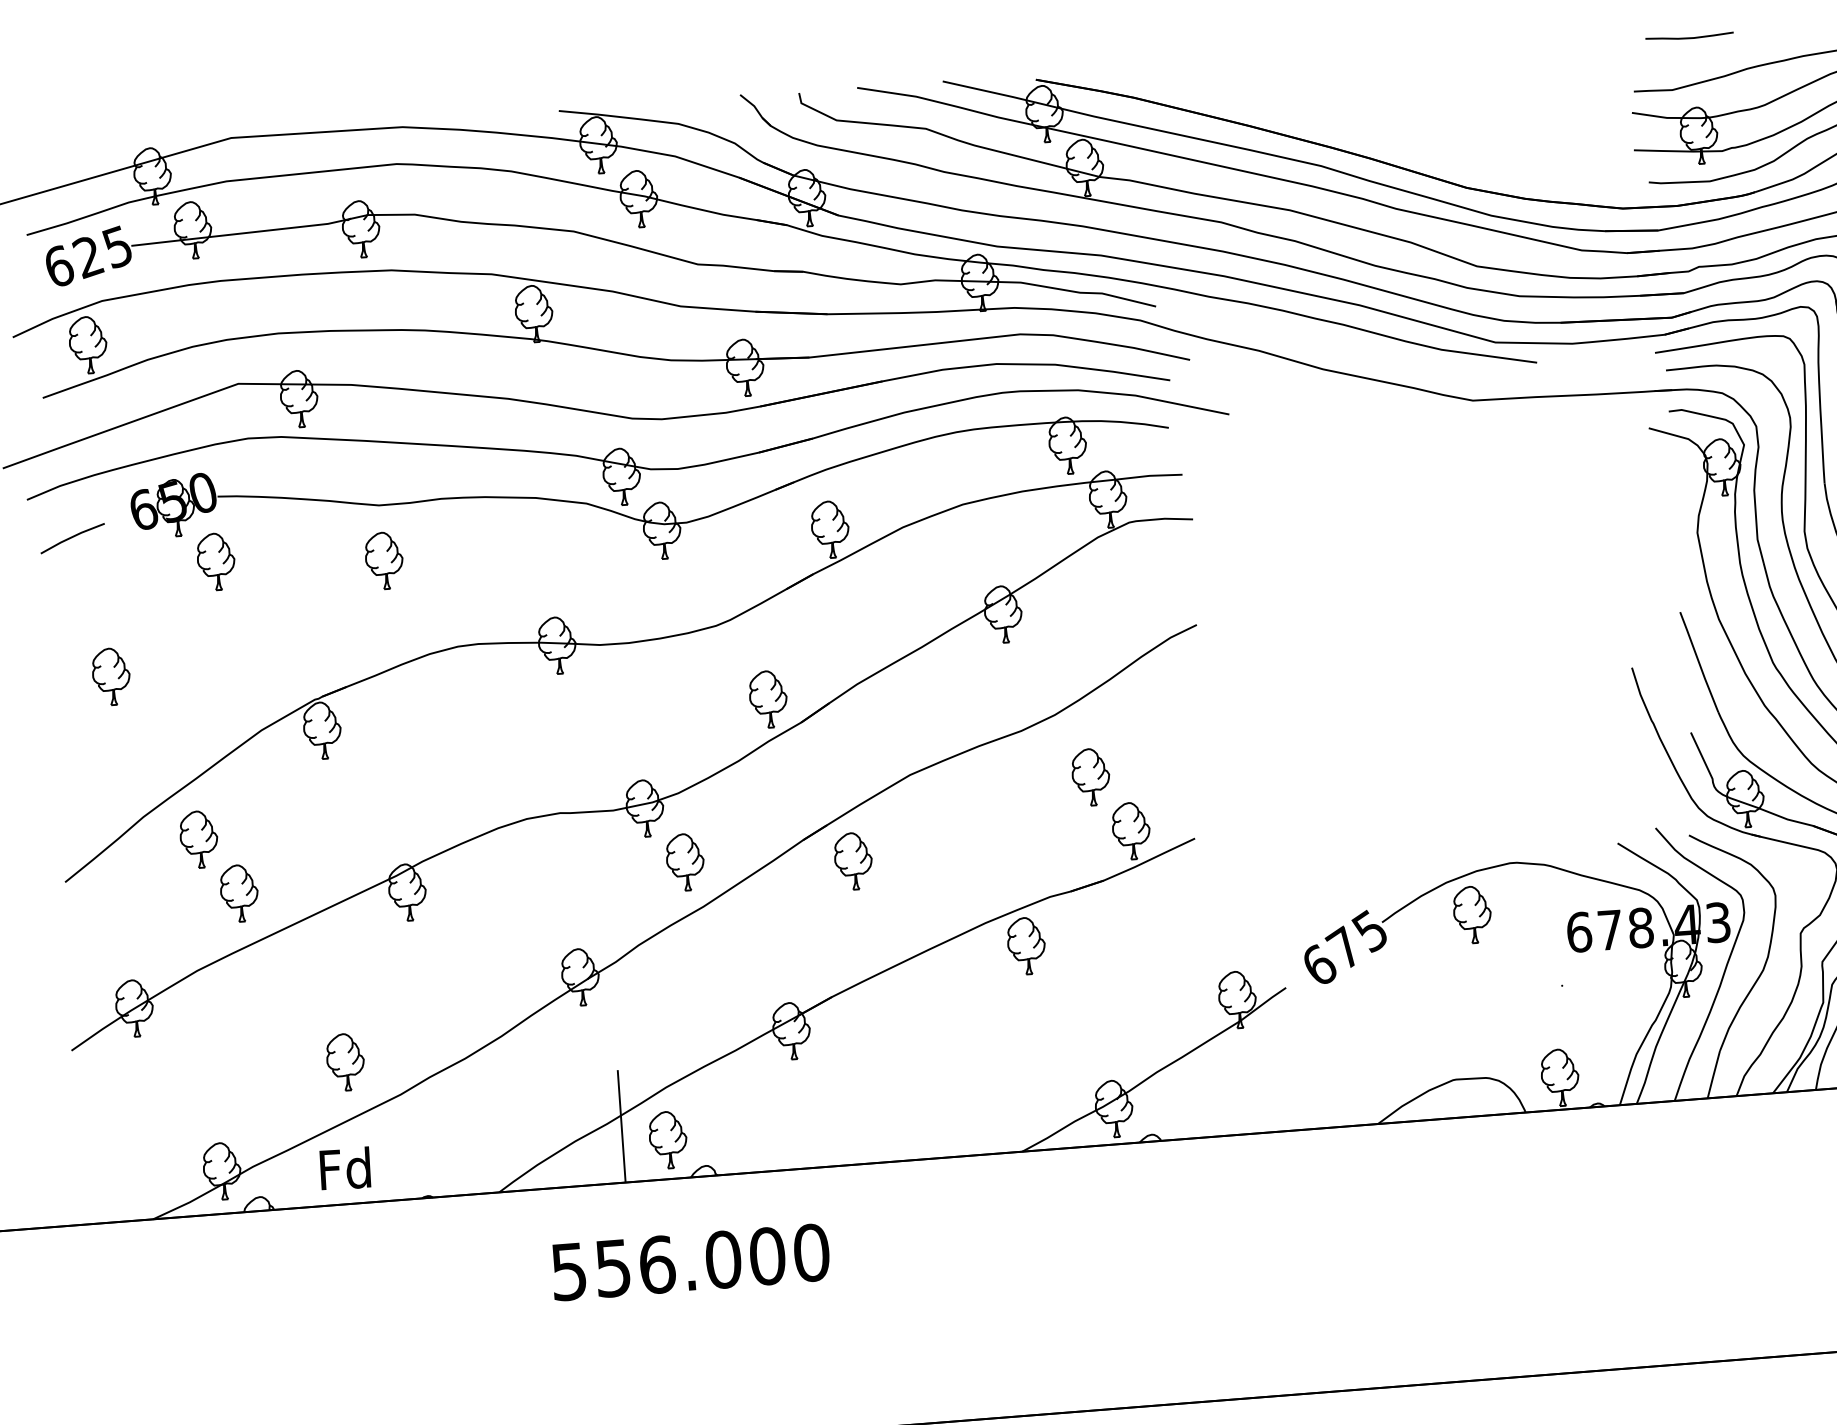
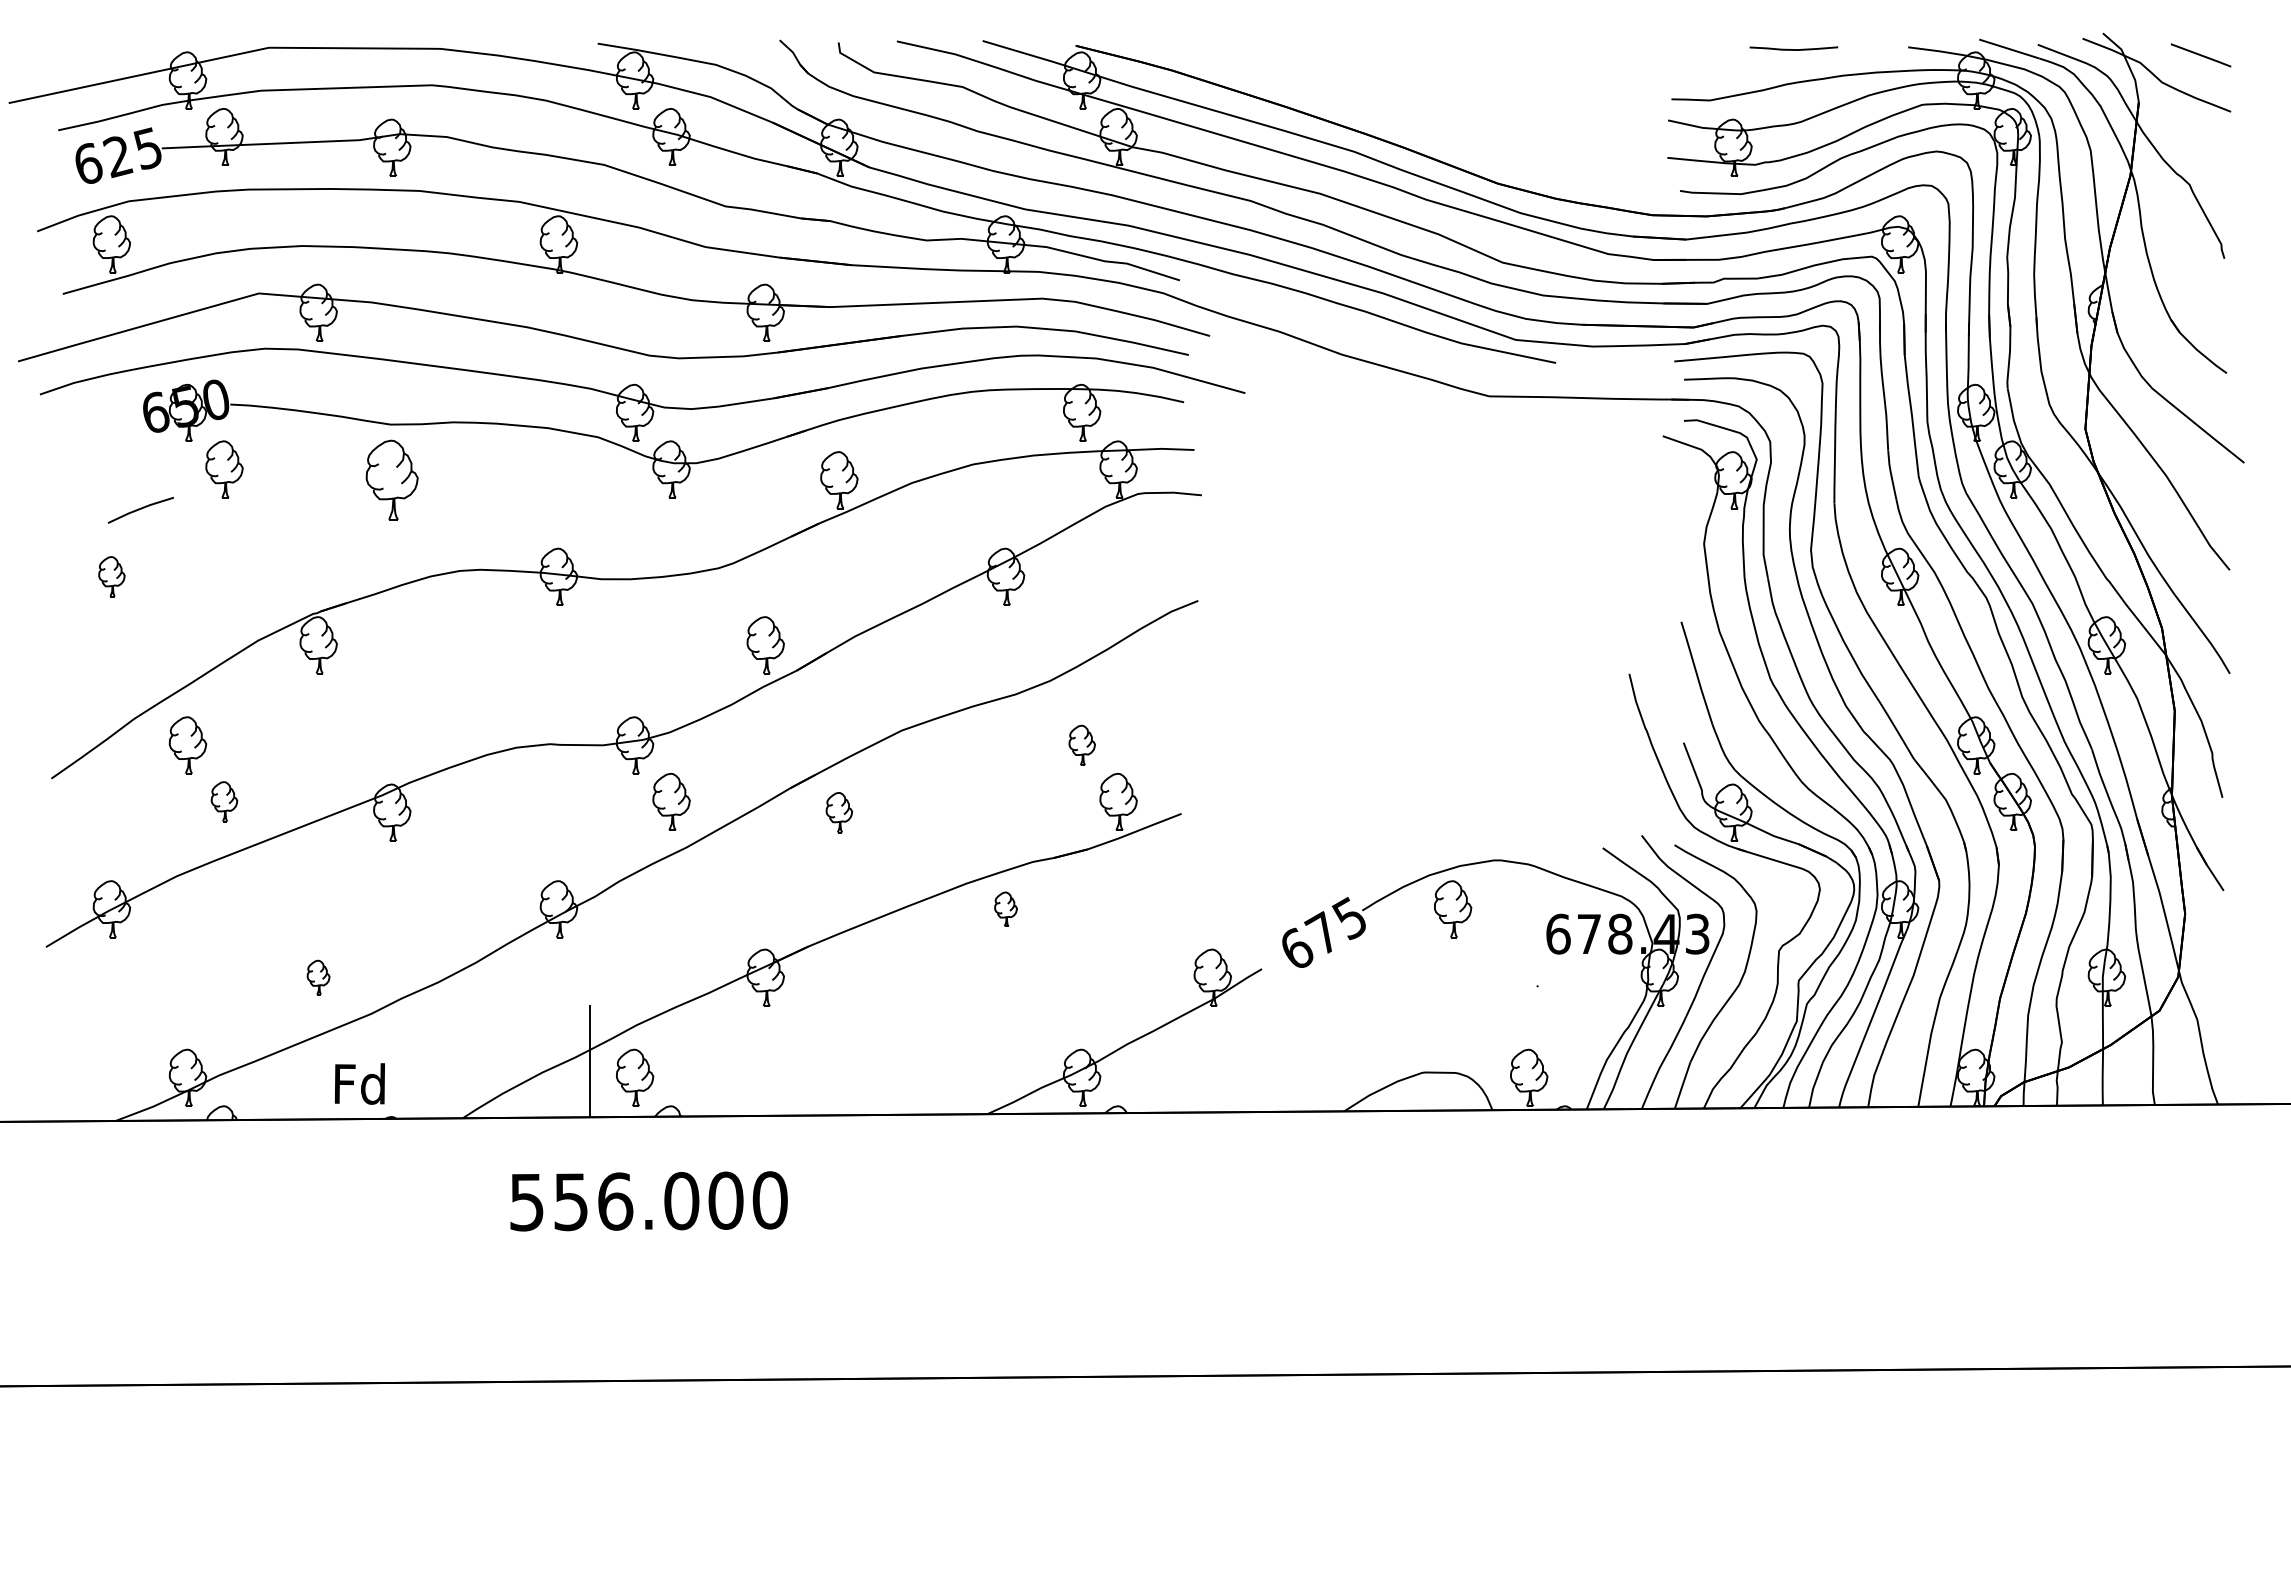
curve: (1689, 37) -> (1793, 49), moved
line: (72, 537) -> (140, 509), moved
part: (384, 561) -> (392, 480), size x1.4
part: (111, 676) -> (111, 576), size x0.7
part: (1091, 777) -> (1082, 745), size x0.7
part: (853, 861) -> (839, 812), size x0.7
part: (239, 893) -> (224, 801), size x0.7
part: (1026, 946) -> (1005, 909), size x0.6
part: (345, 1062) -> (318, 977), size x0.6
text: (344, 1168) -> (359, 1083), moved

